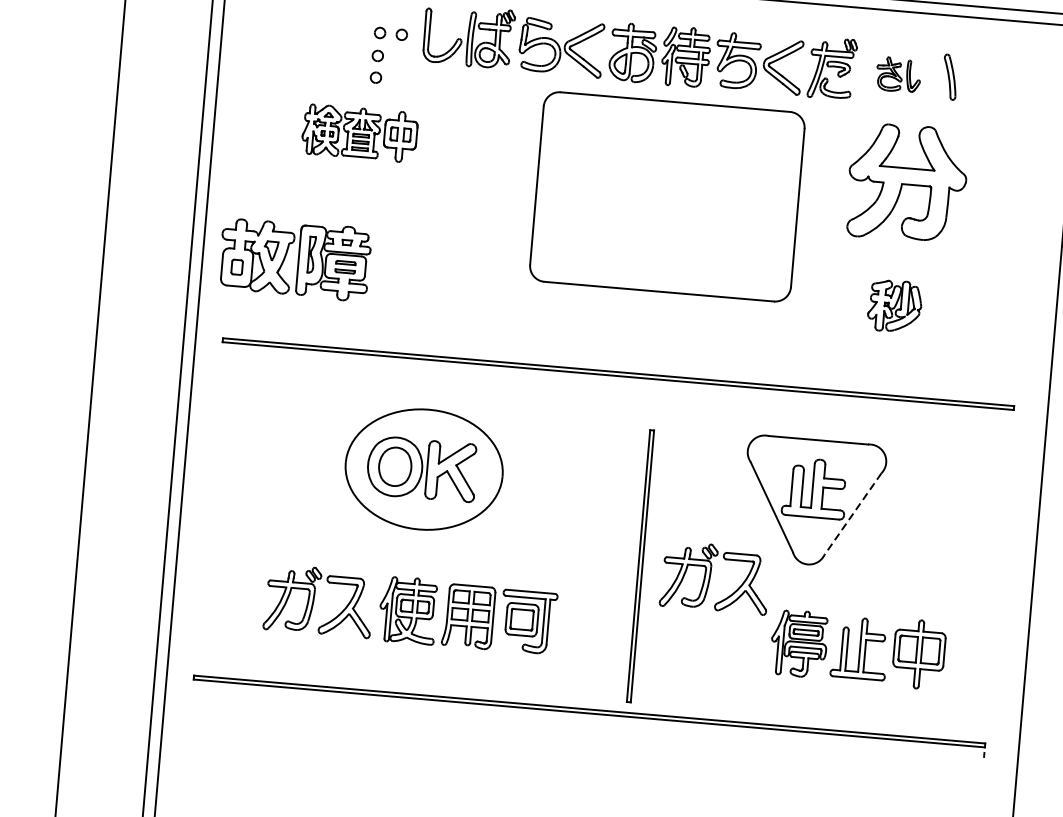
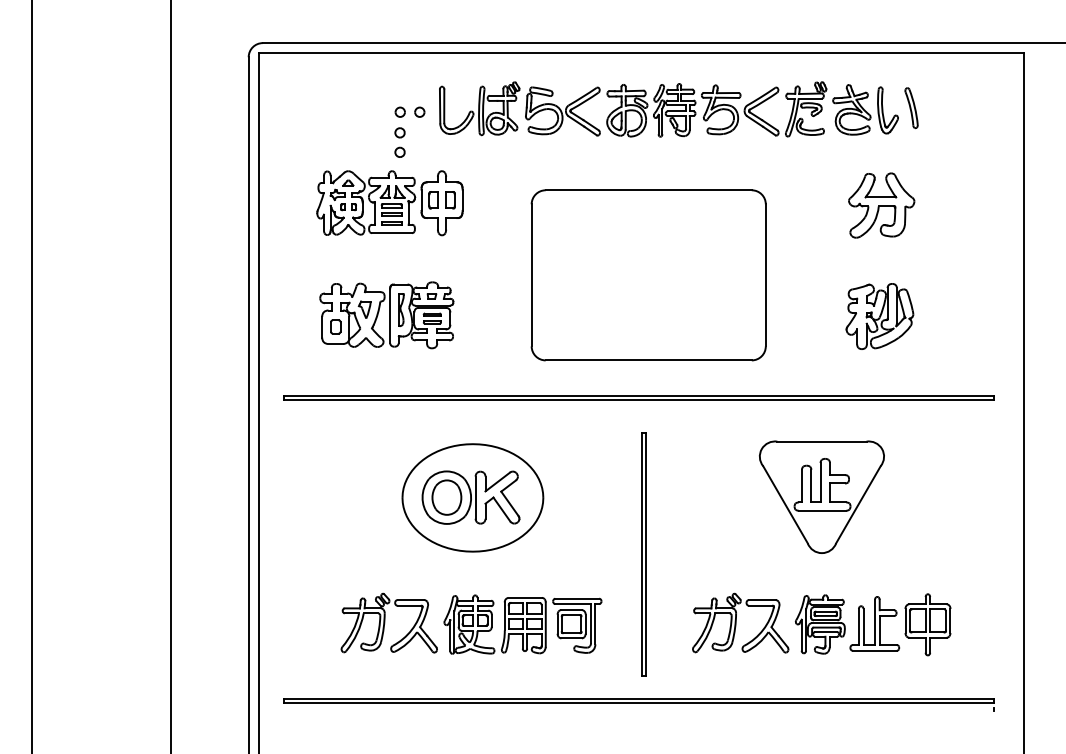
part: (898, 74) -> (865, 109), size x1.67
part: (359, 133) -> (389, 203), size x1.43
part: (907, 182) -> (881, 205), size x0.62
part: (667, 197) -> (648, 275), moved
part: (294, 259) -> (386, 315), moved
part: (894, 306) -> (879, 316), size x1.43
line: (853, 513) -> (858, 504), dashed -> solid
part: (639, 566) -> (643, 554), moved
part: (715, 577) -> (740, 622), moved

